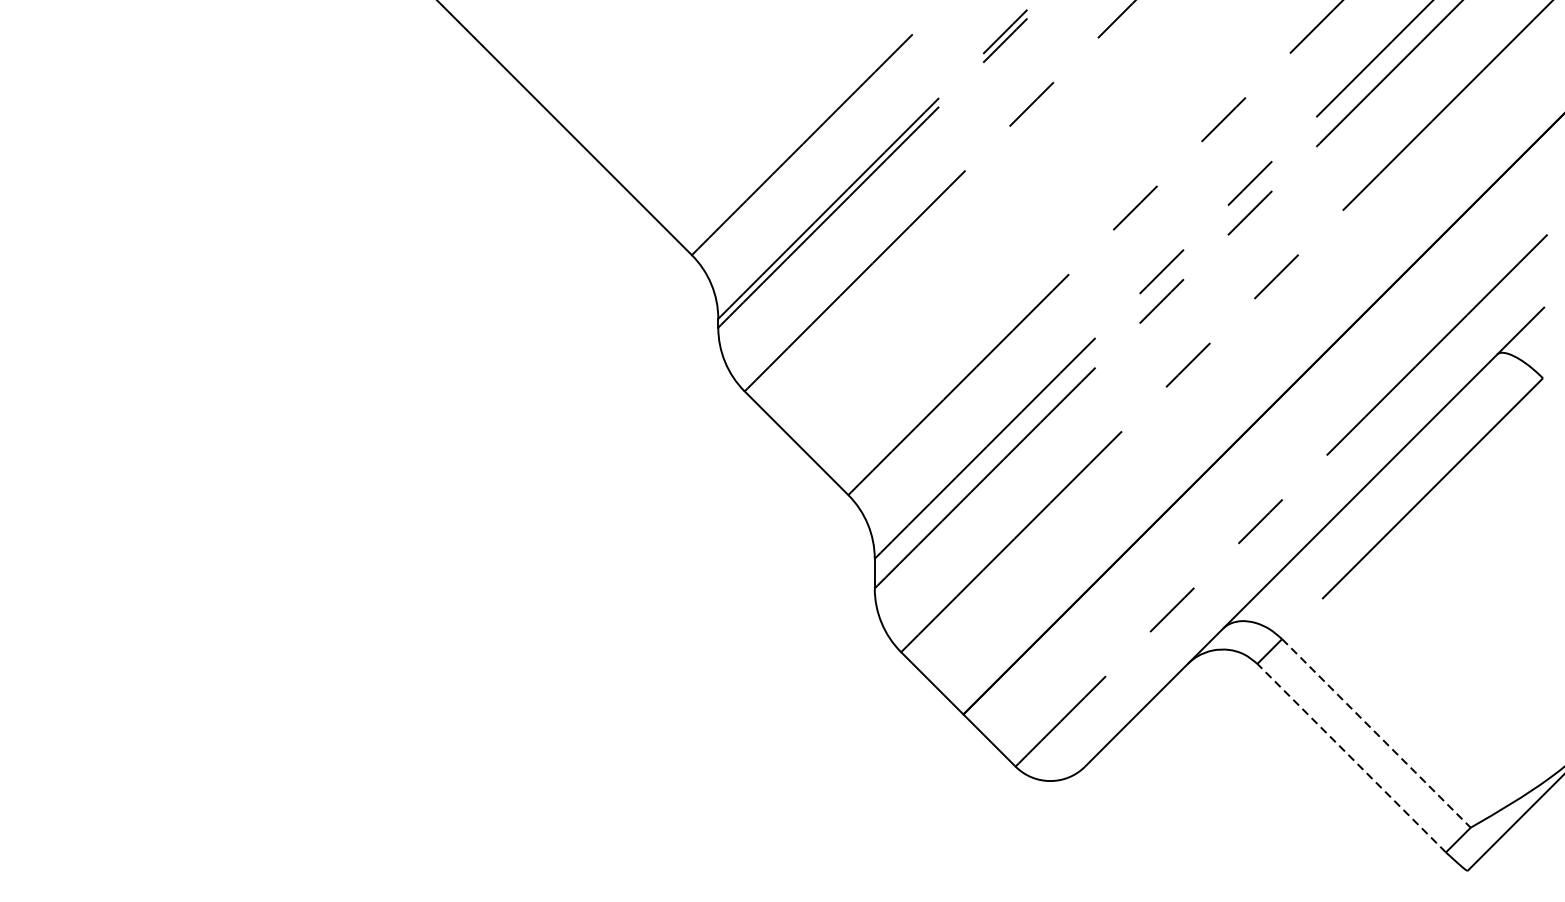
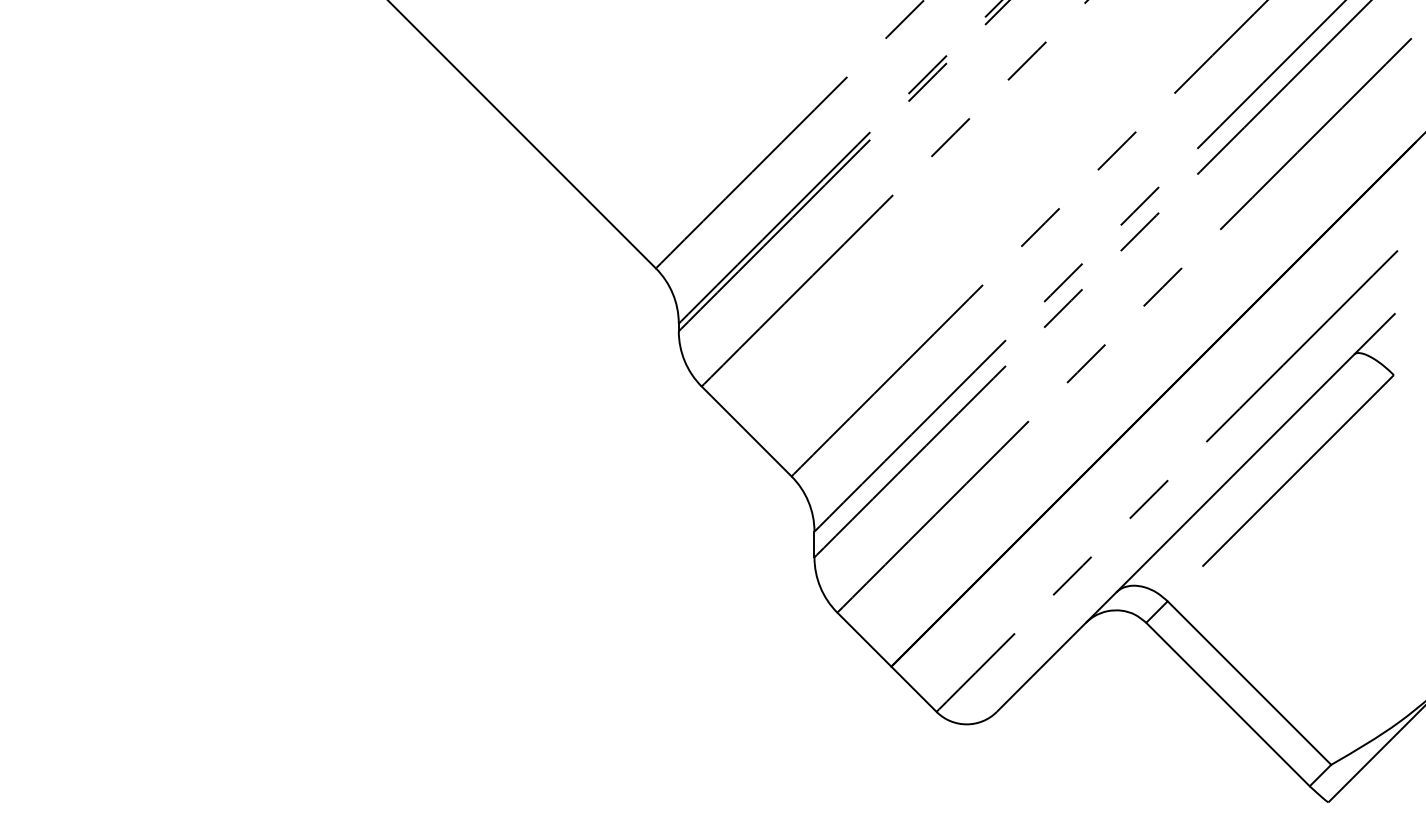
line: (1376, 733) -> (1249, 683), dashed -> solid
line: (1352, 758) -> (1228, 704), dashed -> solid

